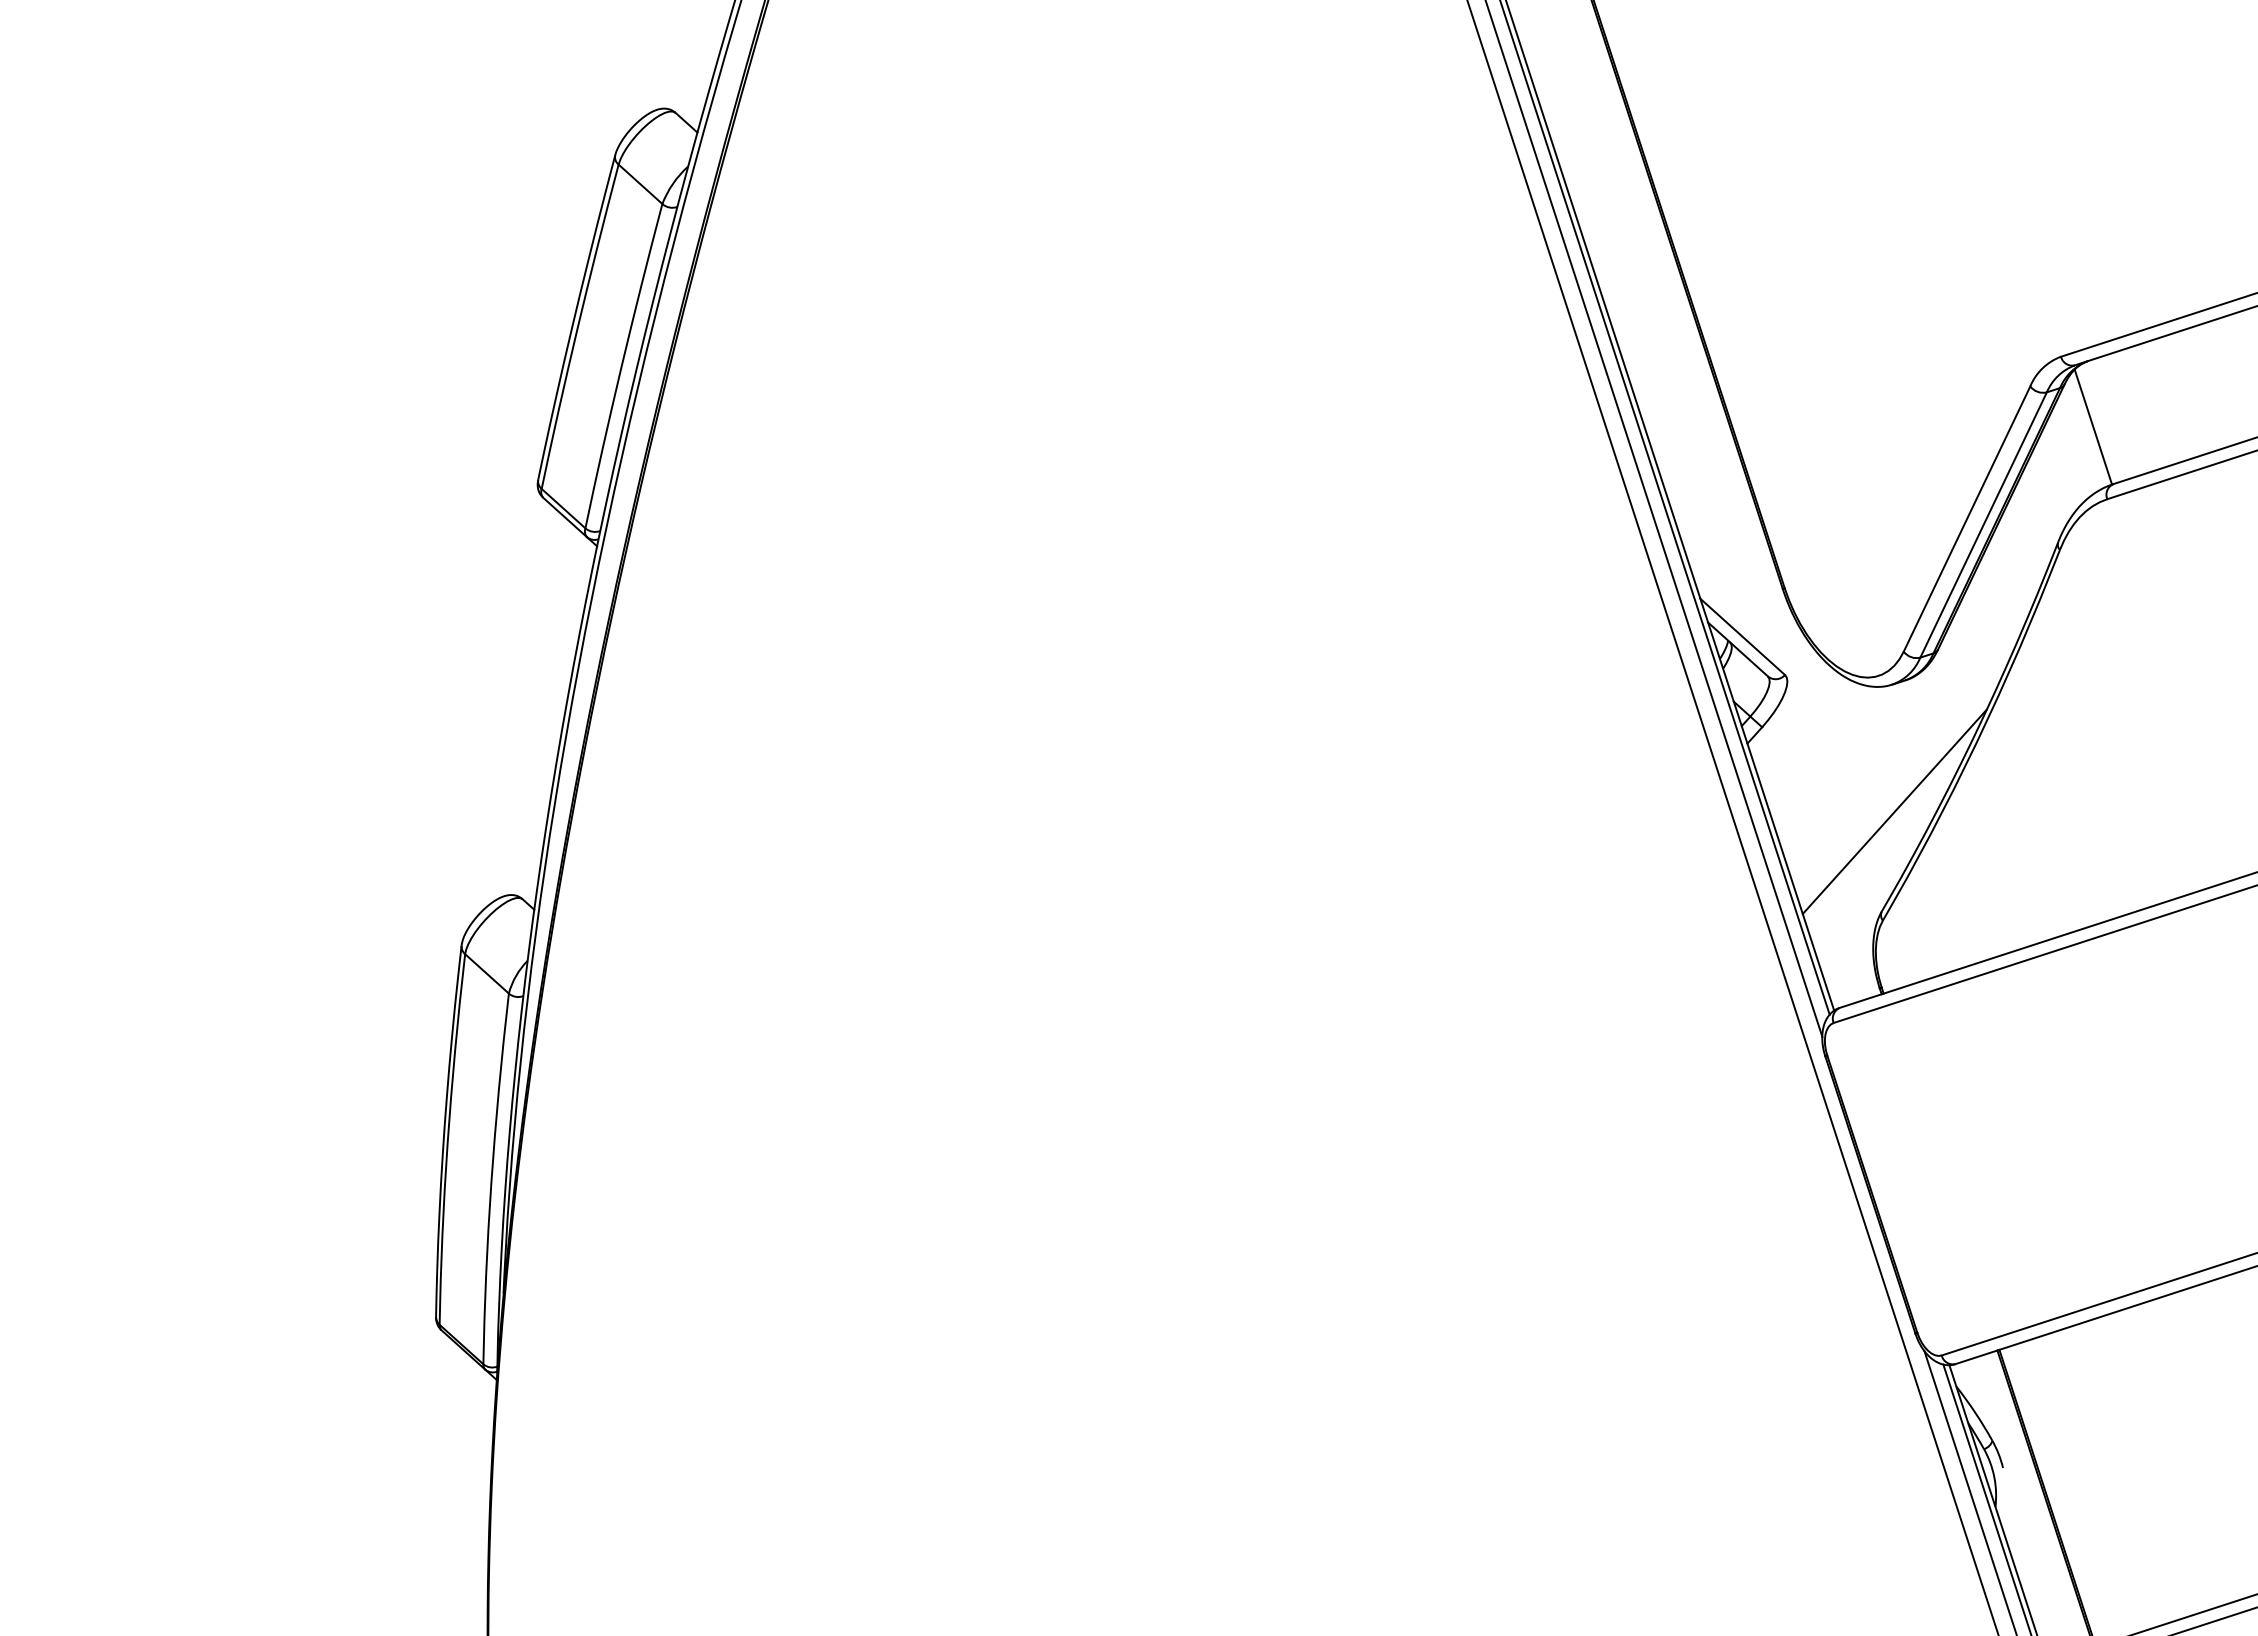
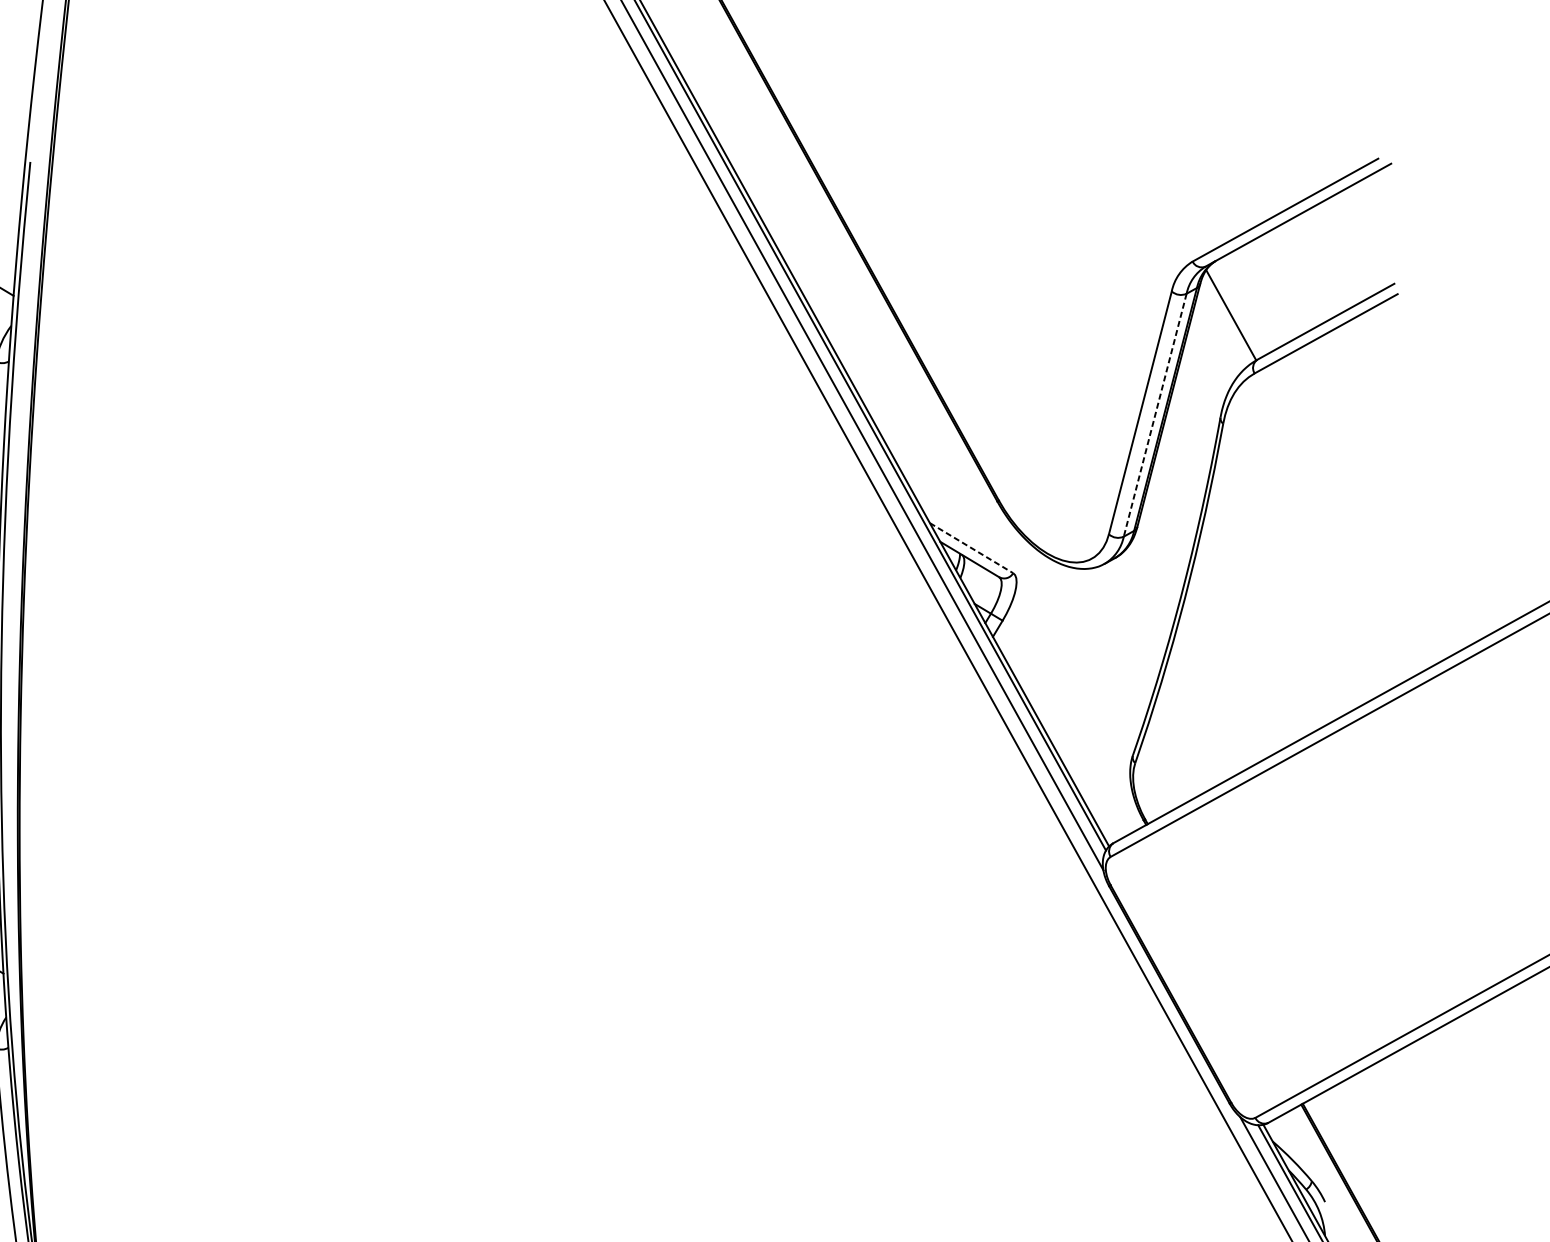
line: (1983, 525) -> (1155, 415), solid -> dashed
line: (1742, 636) -> (971, 547), solid -> dashed
line: (1894, 811) -> (1127, 669), removed

